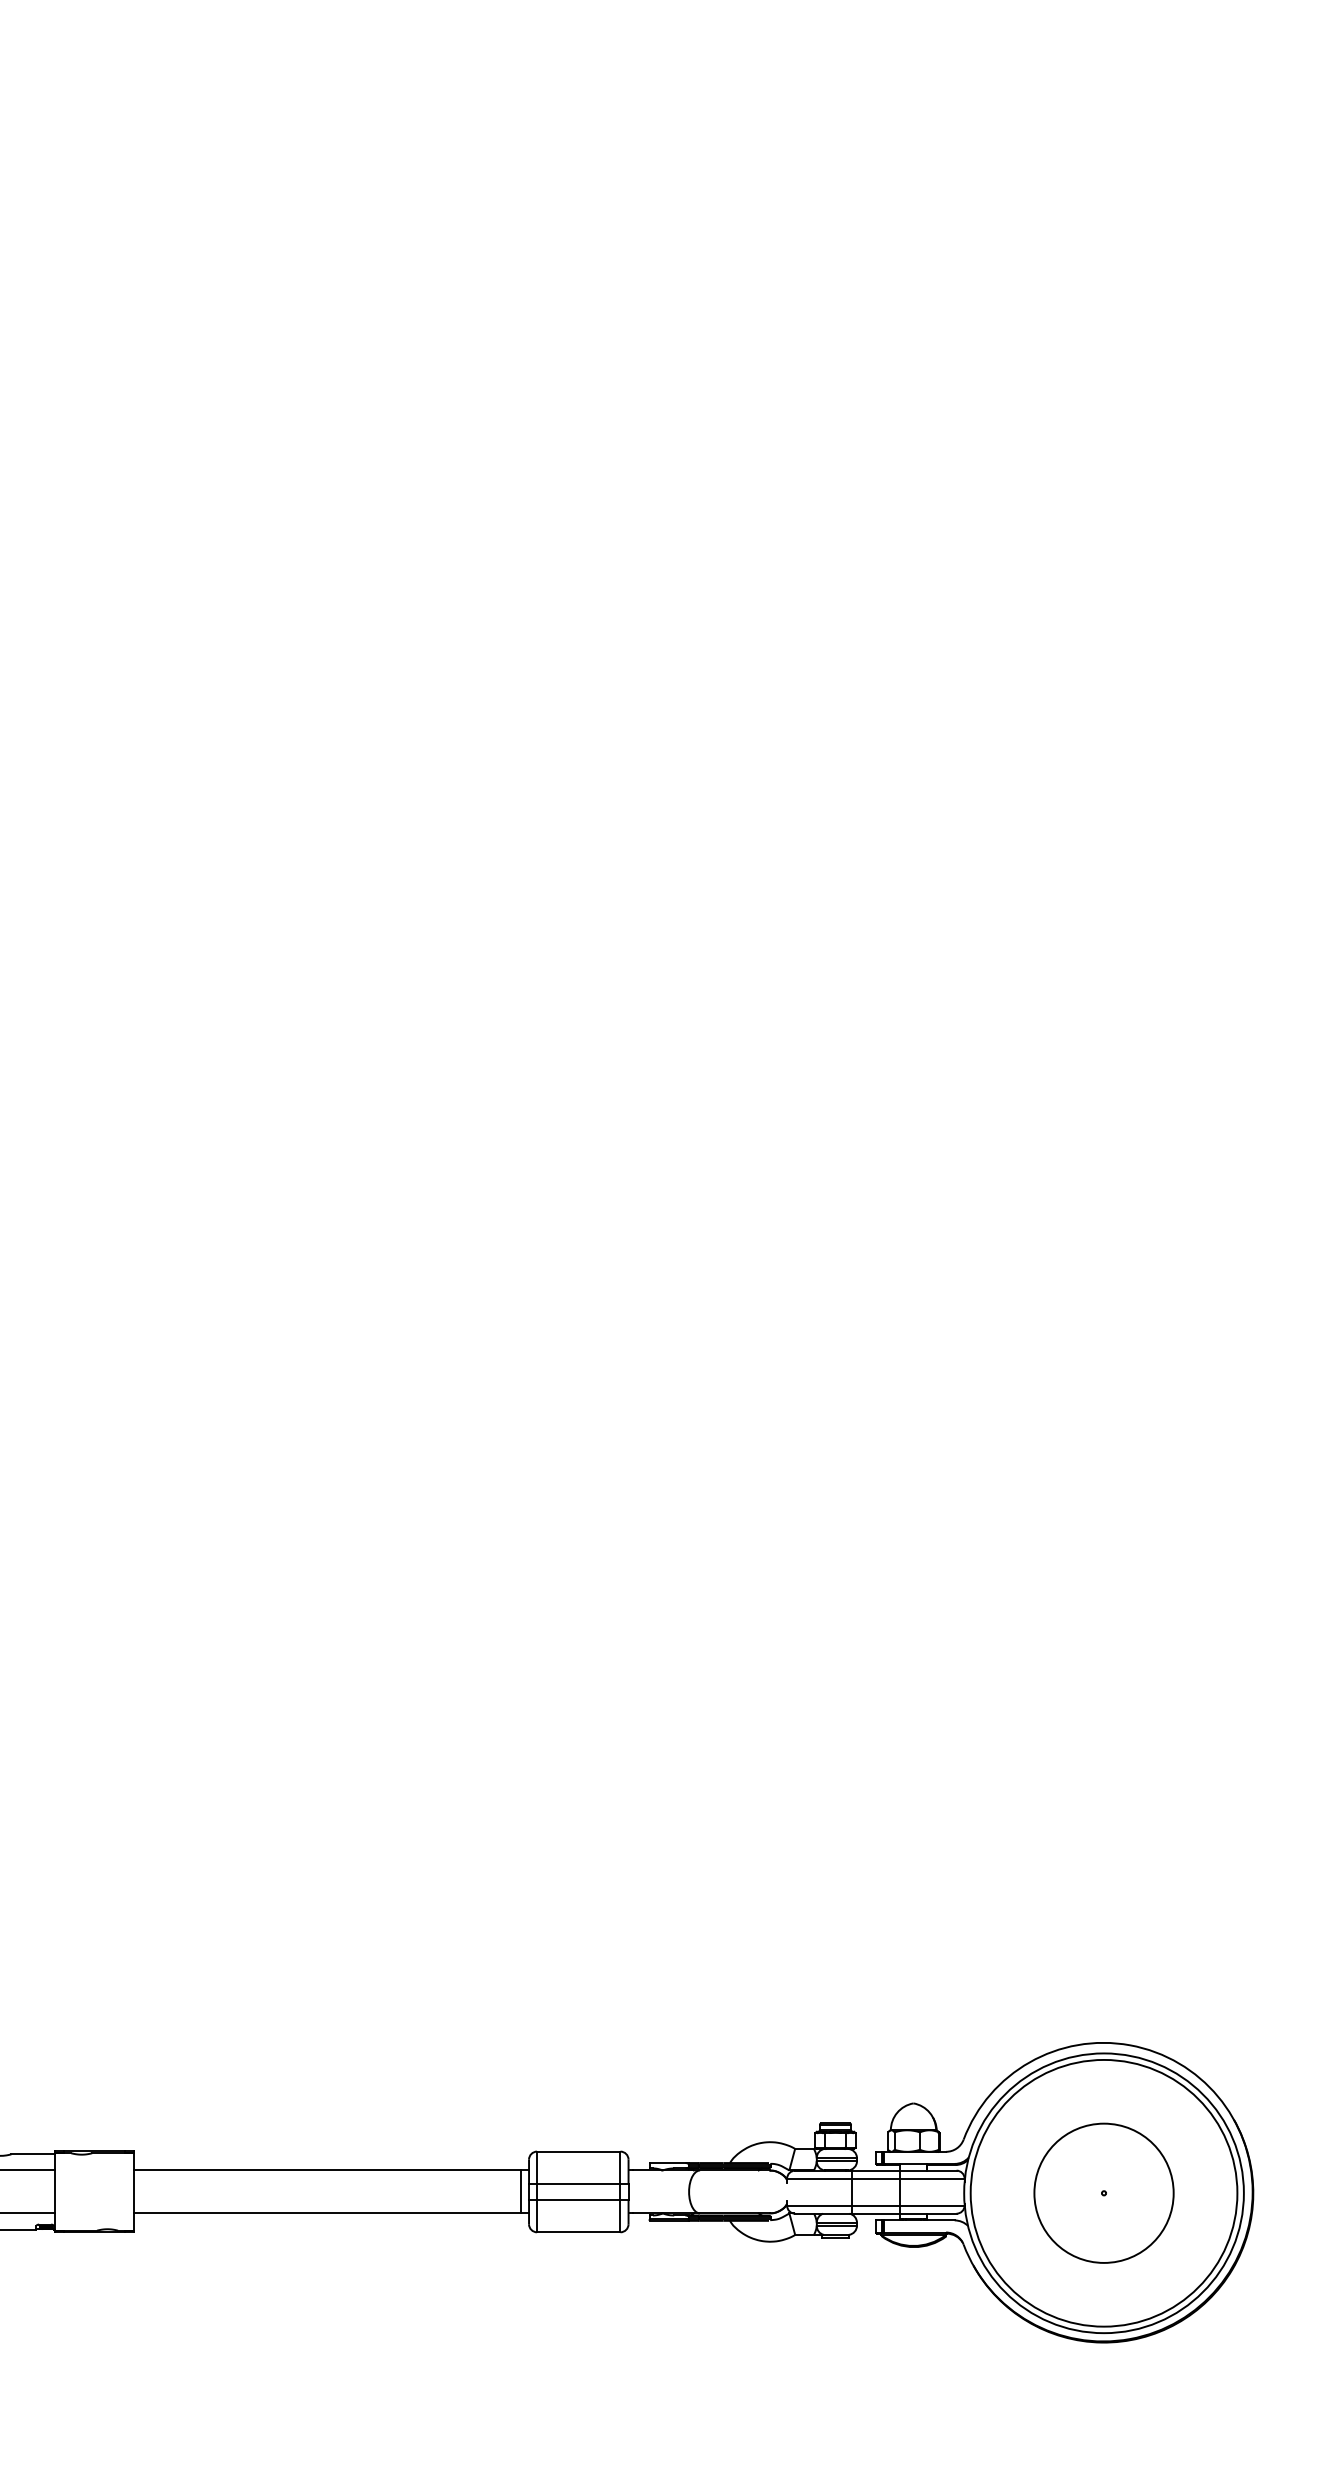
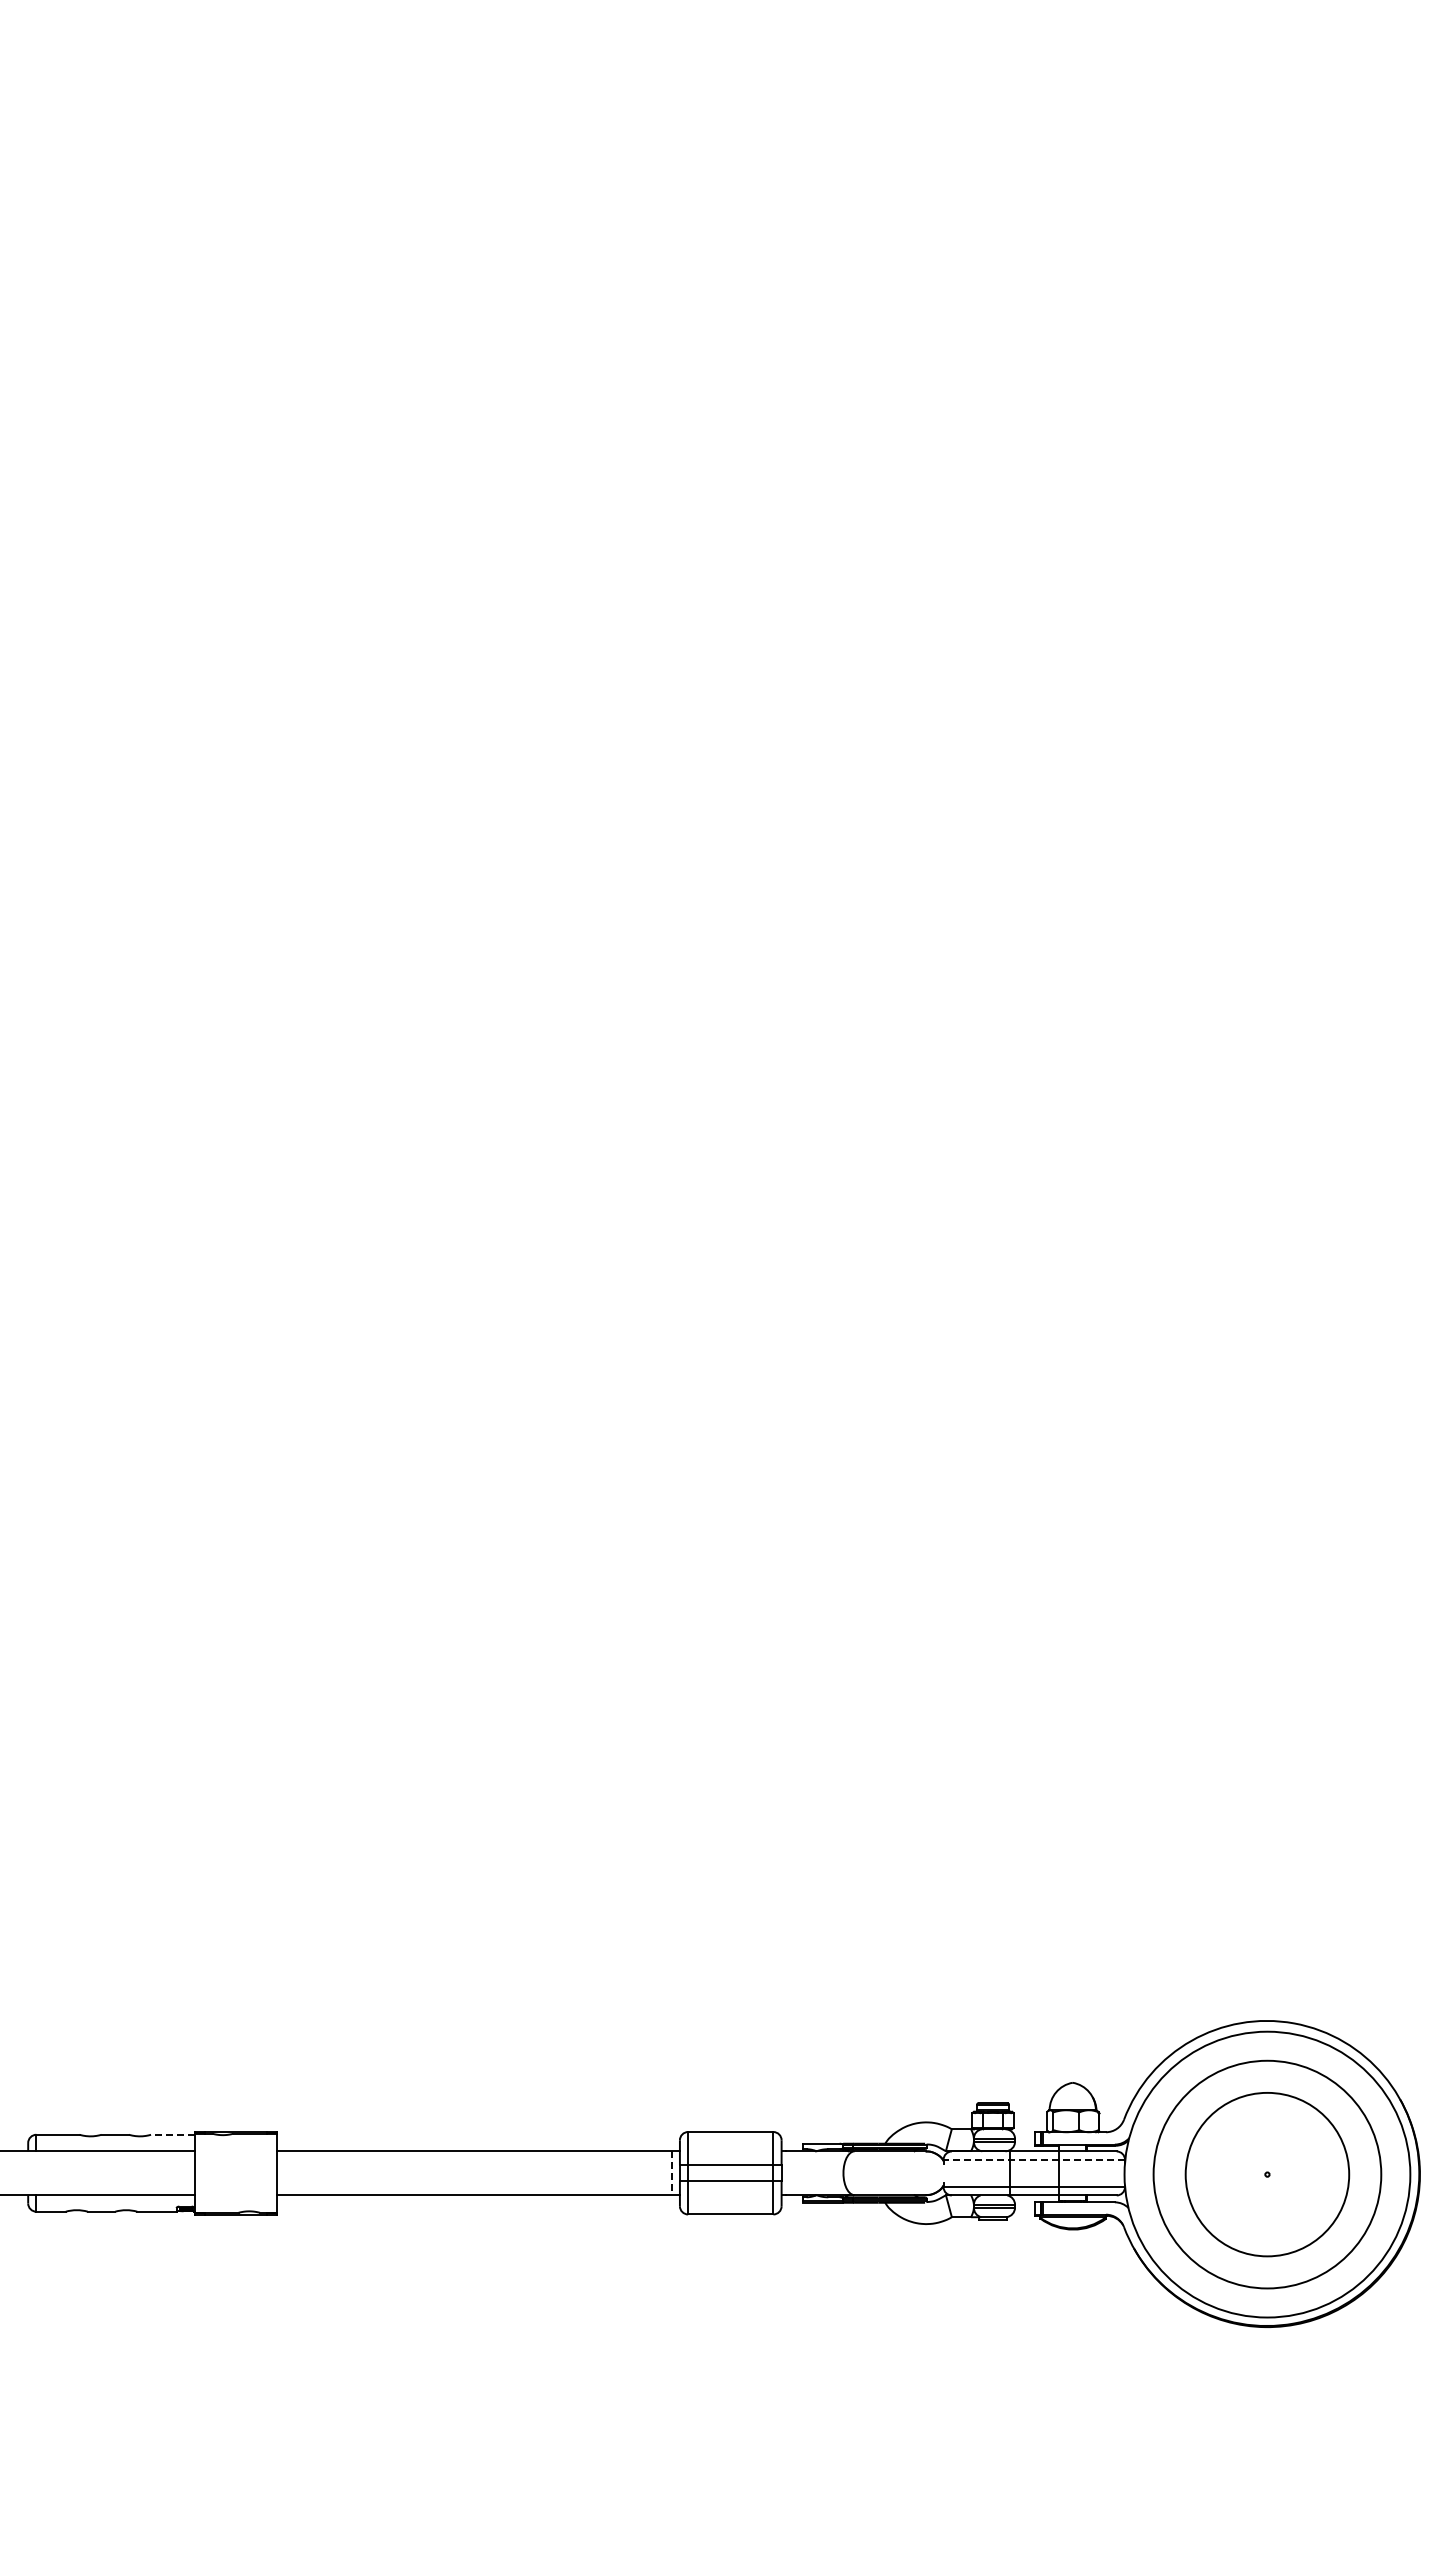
line: (32, 2154) -> (172, 2134), solid -> dashed
line: (876, 2178) -> (1034, 2159), solid -> dashed
line: (520, 2192) -> (671, 2173), solid -> dashed
circle: (1104, 2193) -> (1267, 2174), size x0.6
circle: (1104, 2193) -> (1267, 2174), size x1.6

